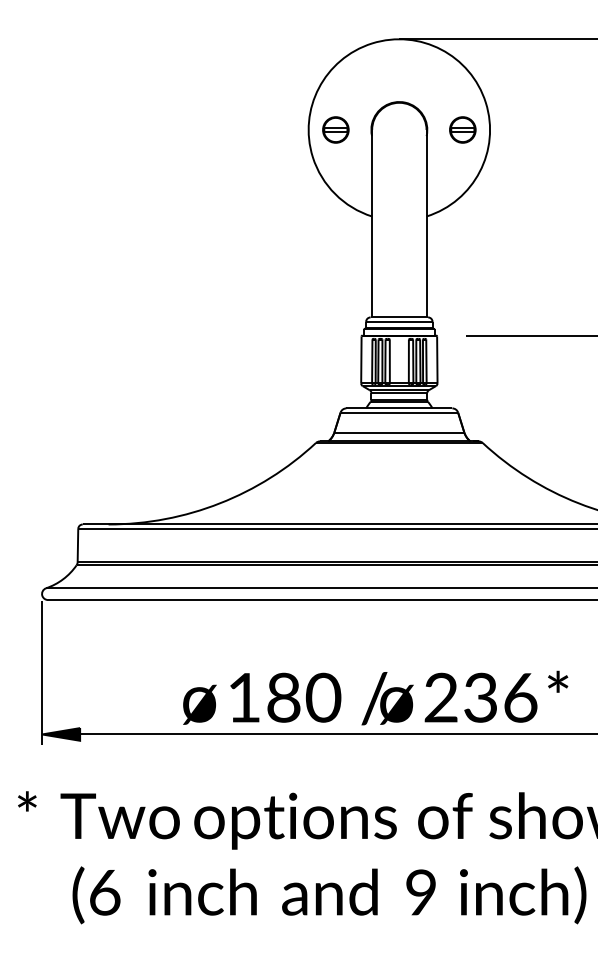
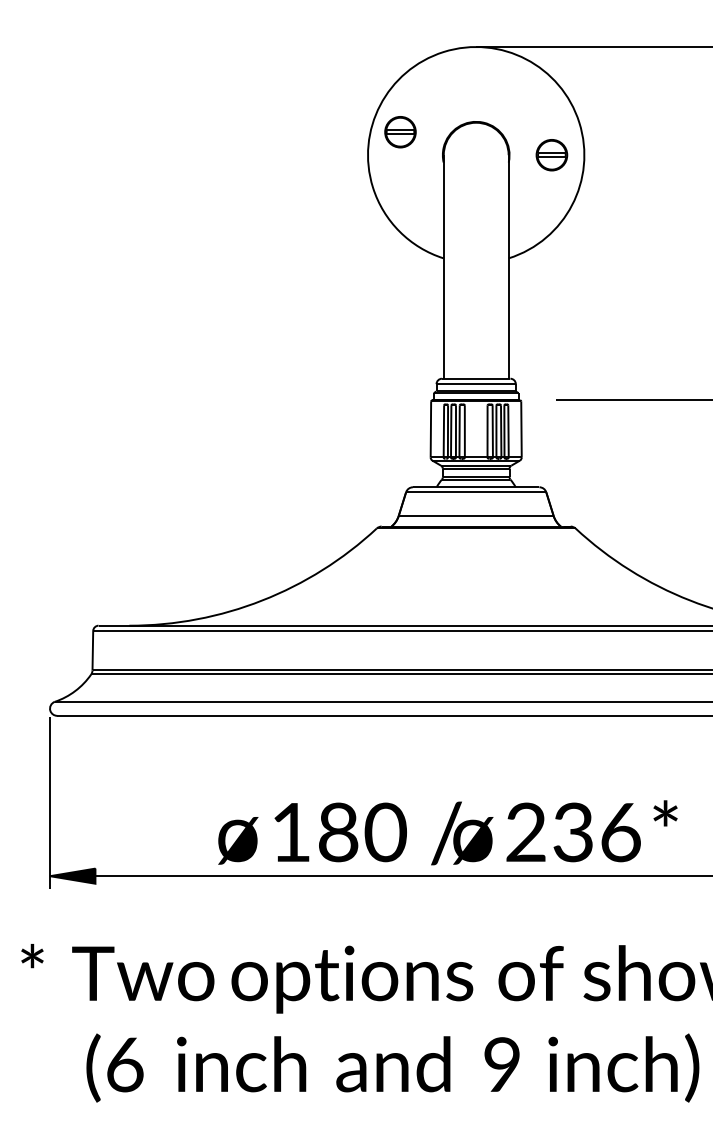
part: (335, 130) -> (400, 132), moved

